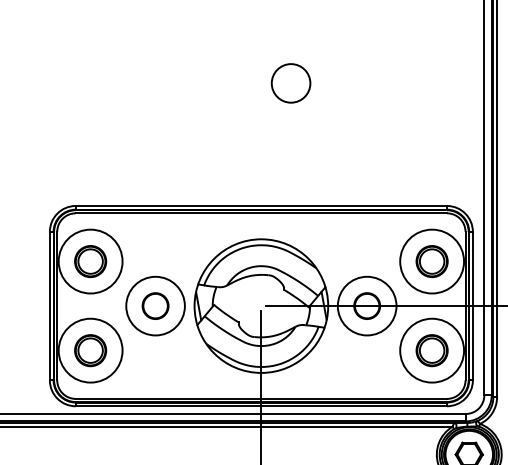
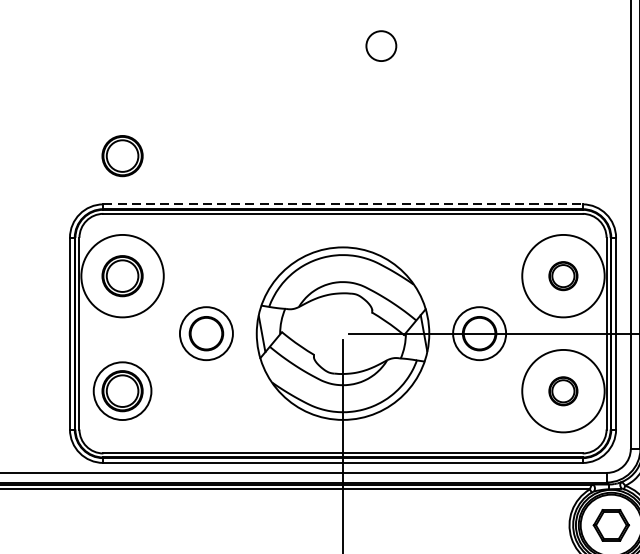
circle: (290, 83) -> (380, 46), size x0.6
part: (90, 168) -> (122, 155), added
line: (261, 205) -> (343, 203), solid -> dashed
part: (431, 261) -> (562, 276), size x0.7
circle: (155, 305) -> (206, 332), size x0.7
circle: (366, 305) -> (478, 332), size x0.7
circle: (90, 350) -> (122, 390), size x0.7
part: (431, 350) -> (562, 390), size x0.7

